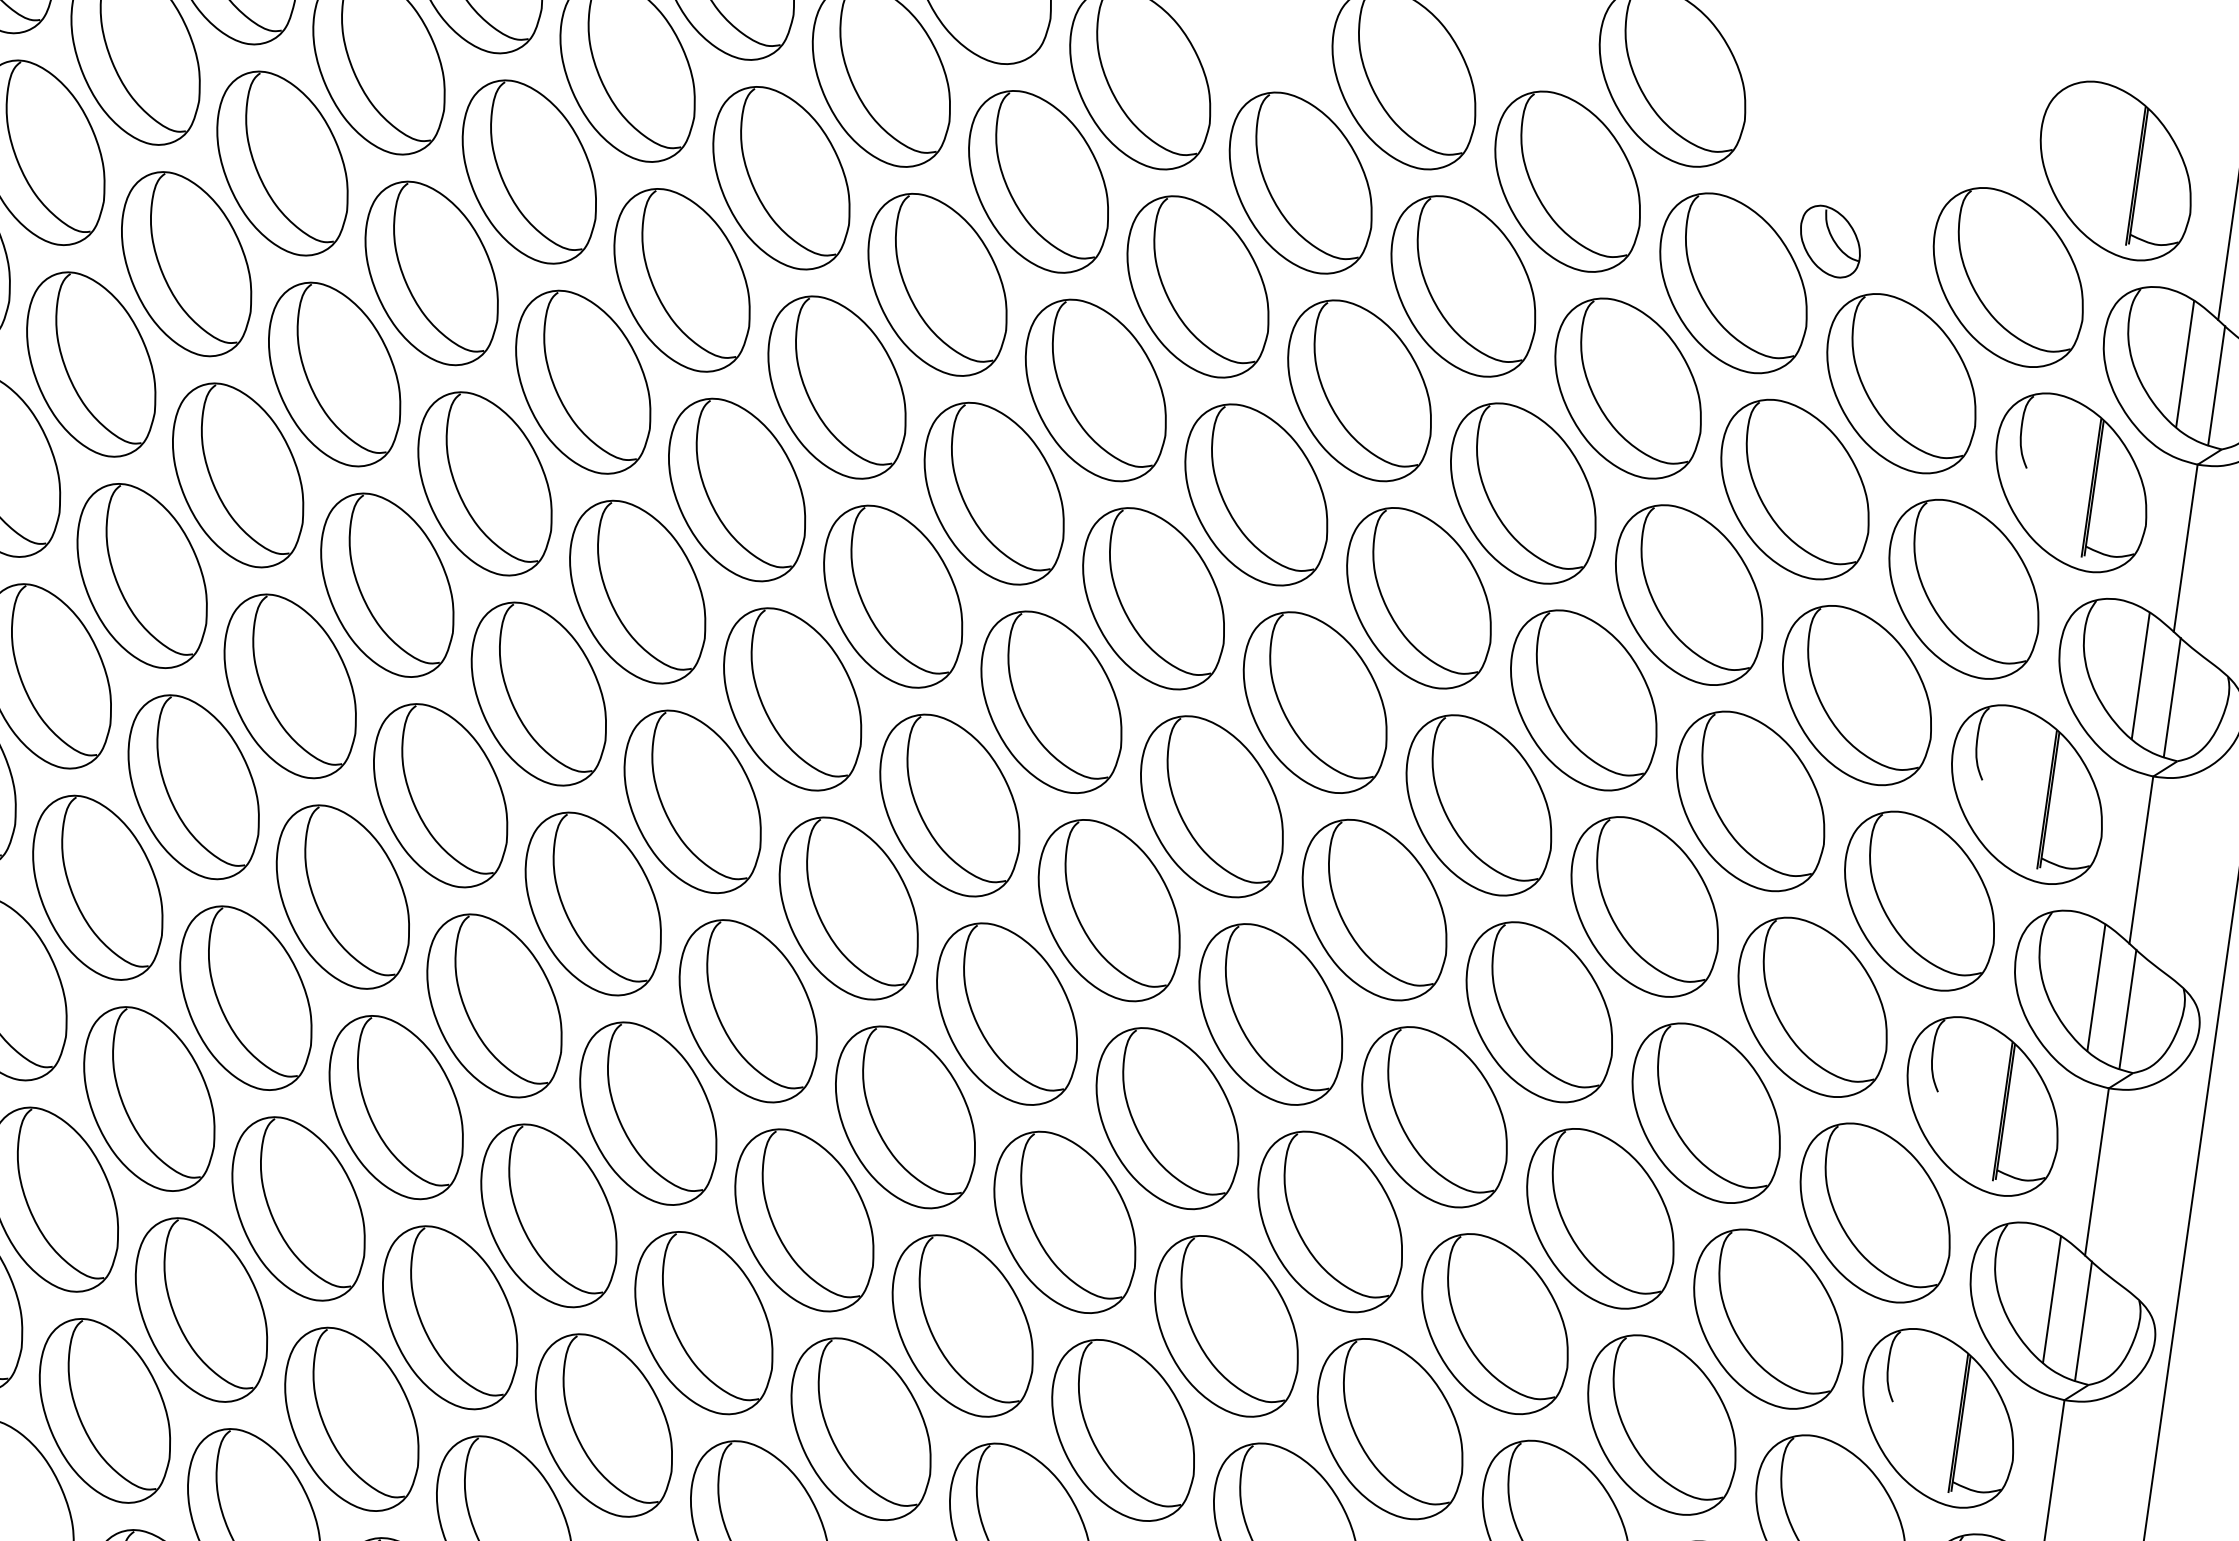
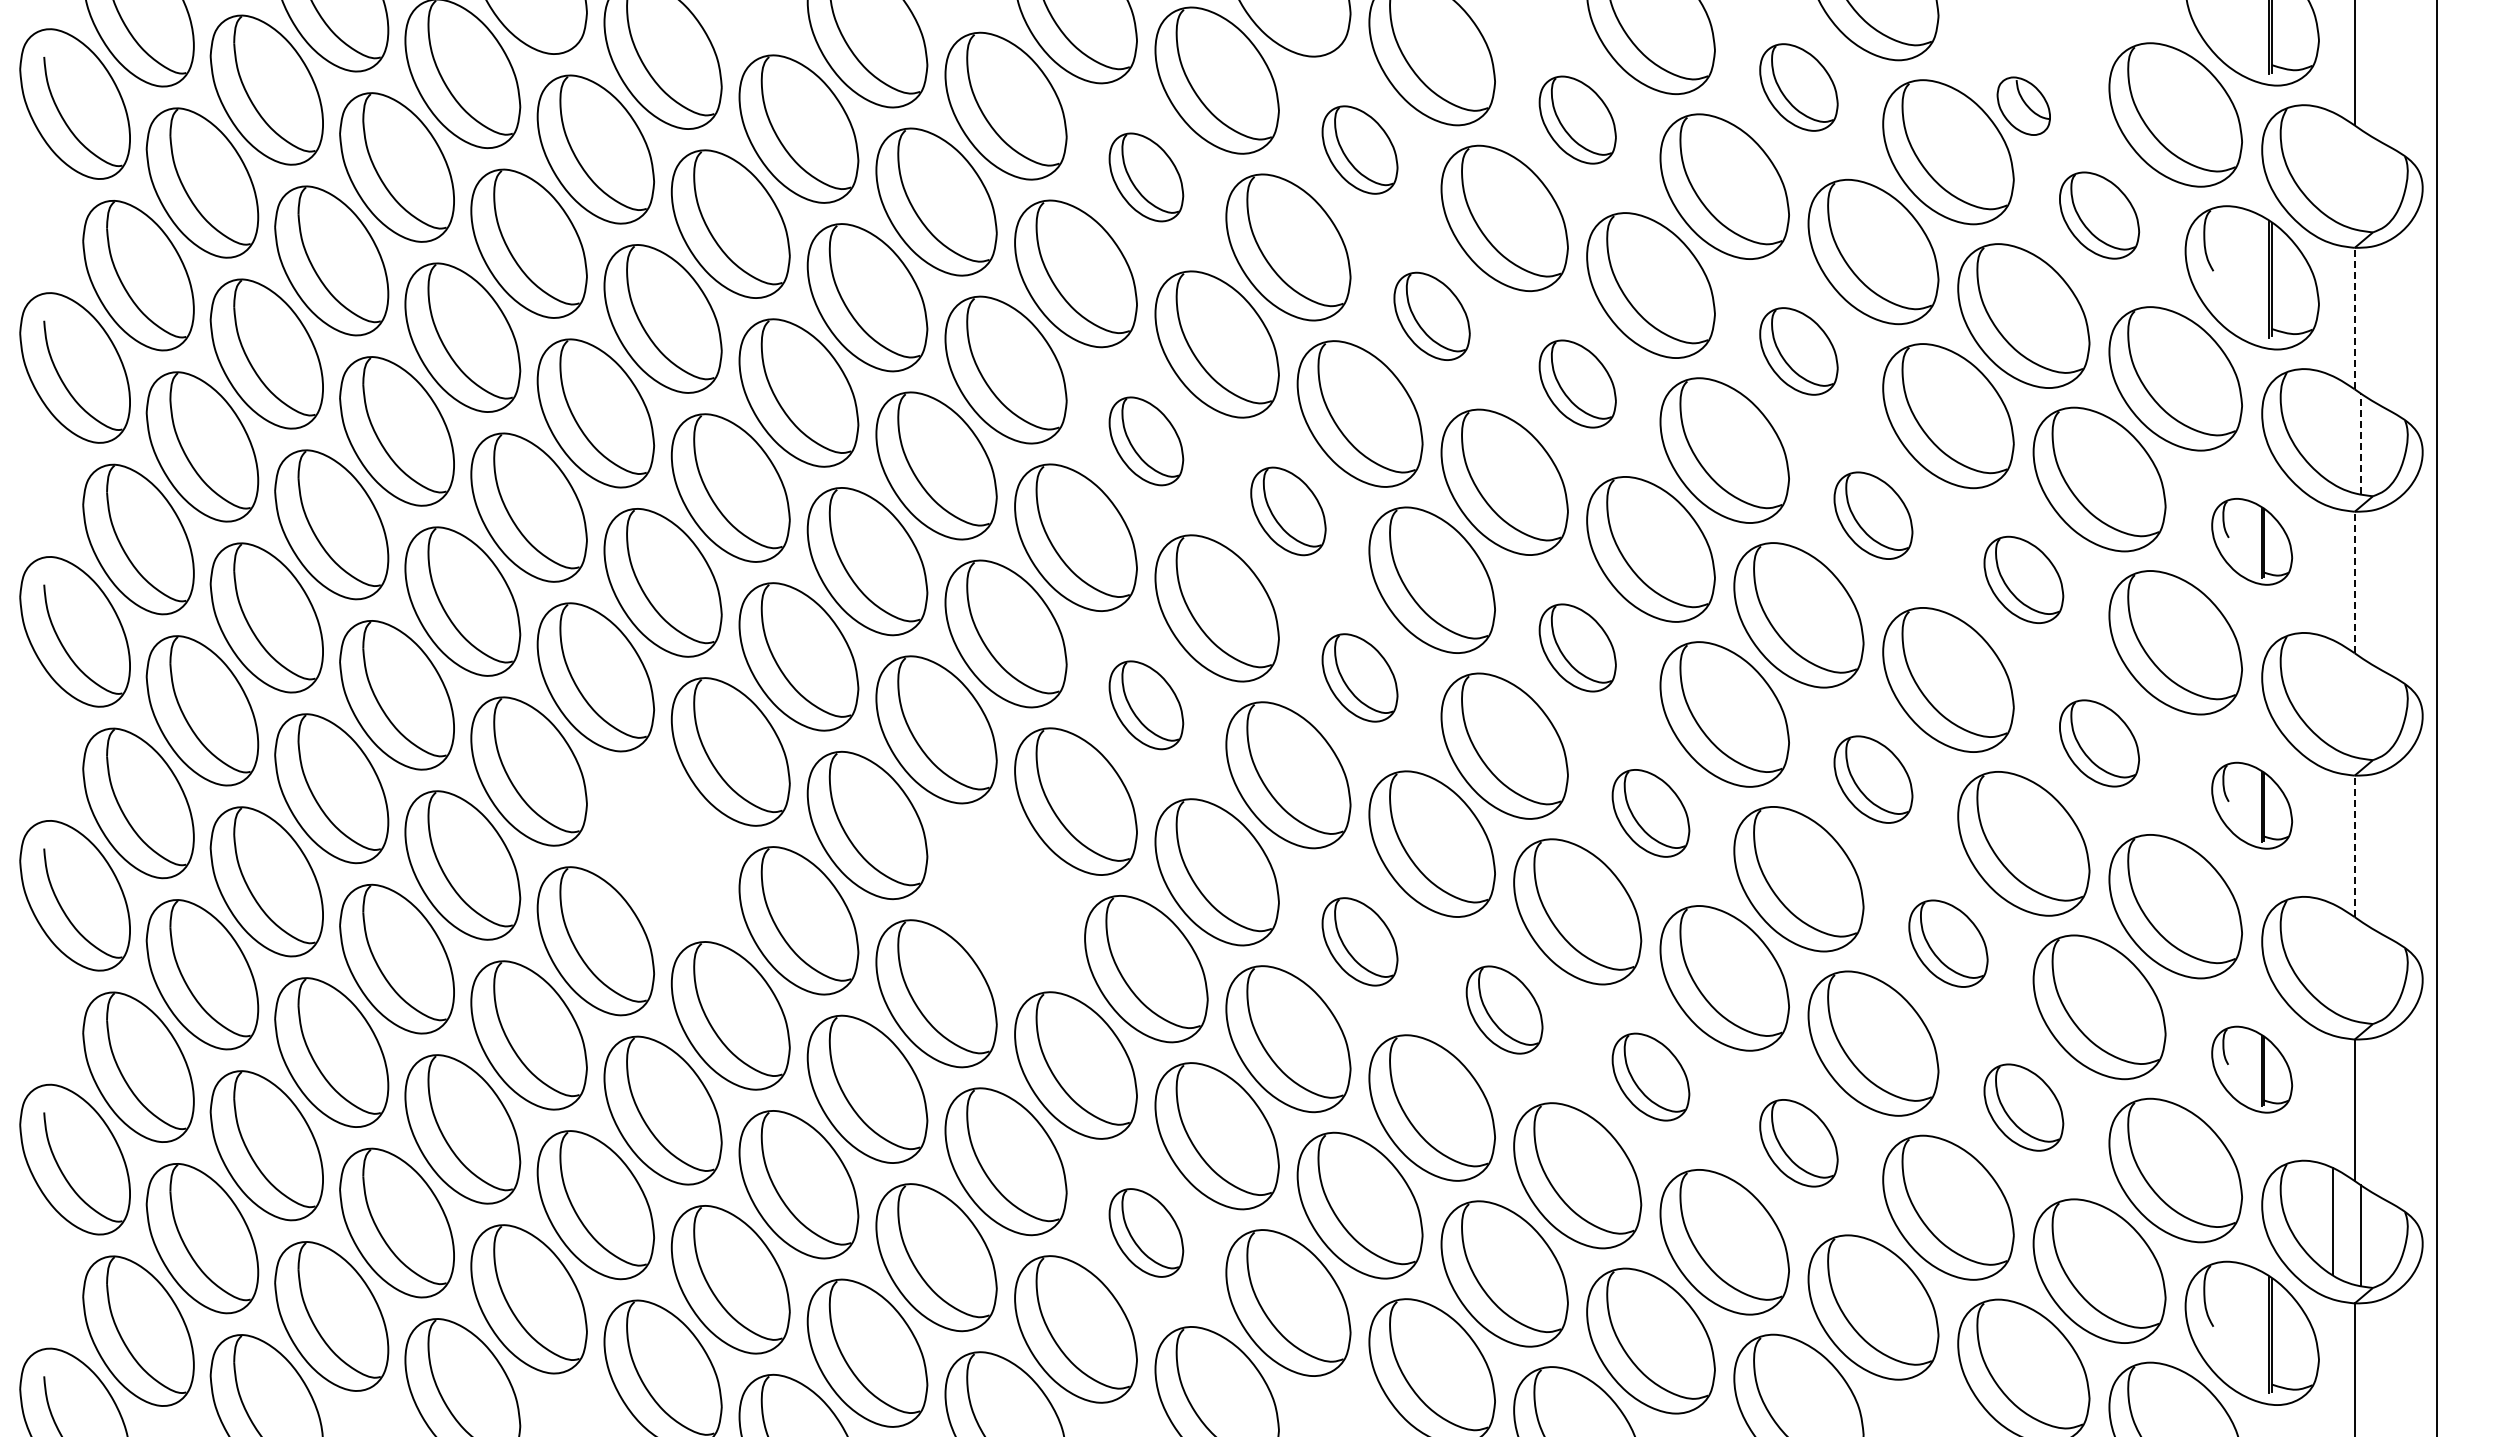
part: (781, 178) -> (1146, 177), size x0.6
part: (1038, 181) -> (1359, 149), size x0.6
part: (1567, 181) -> (1798, 87), size x0.6
part: (1300, 182) -> (1577, 119), size x0.6
line: (2185, 363) -> (2332, 165), removed
part: (1901, 383) -> (2099, 215), size x0.6
line: (2217, 385) -> (2361, 179), removed
part: (1095, 390) -> (1431, 316), size x0.6
part: (737, 490) -> (1146, 441), size x0.6
part: (1522, 493) -> (1798, 351), size x0.6
part: (1256, 494) -> (1577, 383), size x0.6
line: (2185, 548) -> (2354, 318), solid -> dashed
part: (893, 596) -> (1288, 511), size x0.6
line: (2140, 675) -> (2332, 429), removed
line: (2172, 696) -> (2361, 443), solid -> dashed
part: (1583, 700) -> (1873, 515), size x0.6
part: (2026, 794) -> (2251, 541), size x0.6
part: (1750, 800) -> (2023, 579), size x0.6
part: (692, 802) -> (1146, 705), size x0.6
part: (949, 804) -> (1359, 677), size x0.6
part: (1211, 806) -> (1577, 647), size x0.6
line: (2141, 860) -> (2354, 582), solid -> dashed
part: (97, 887) -> (662, 846), removed
line: (2096, 987) -> (2332, 693), removed
part: (494, 1005) -> (1005, 897), removed
part: (1812, 1007) -> (2099, 743), size x0.6
line: (2128, 1008) -> (2361, 707), removed
part: (1539, 1011) -> (1873, 779), size x0.6
part: (1270, 1014) -> (1650, 813), size x0.6
part: (1981, 1106) -> (2251, 805), size x0.6
part: (904, 1116) -> (1359, 941), size x0.6
line: (2096, 1172) -> (2354, 846), solid -> dashed
part: (1600, 1218) -> (1948, 943), size x0.6
part: (1064, 1221) -> (1504, 1009), size x0.6
line: (2052, 1299) -> (2332, 957), removed
line: (2083, 1320) -> (2361, 971), removed
part: (1226, 1325) -> (1650, 1076), size x0.6
part: (1937, 1418) -> (2251, 1069), size x0.6
part: (1661, 1424) -> (2023, 1107), size x0.6
part: (604, 1425) -> (1146, 1232), size x0.6
part: (1389, 1429) -> (1798, 1143), size x0.6

